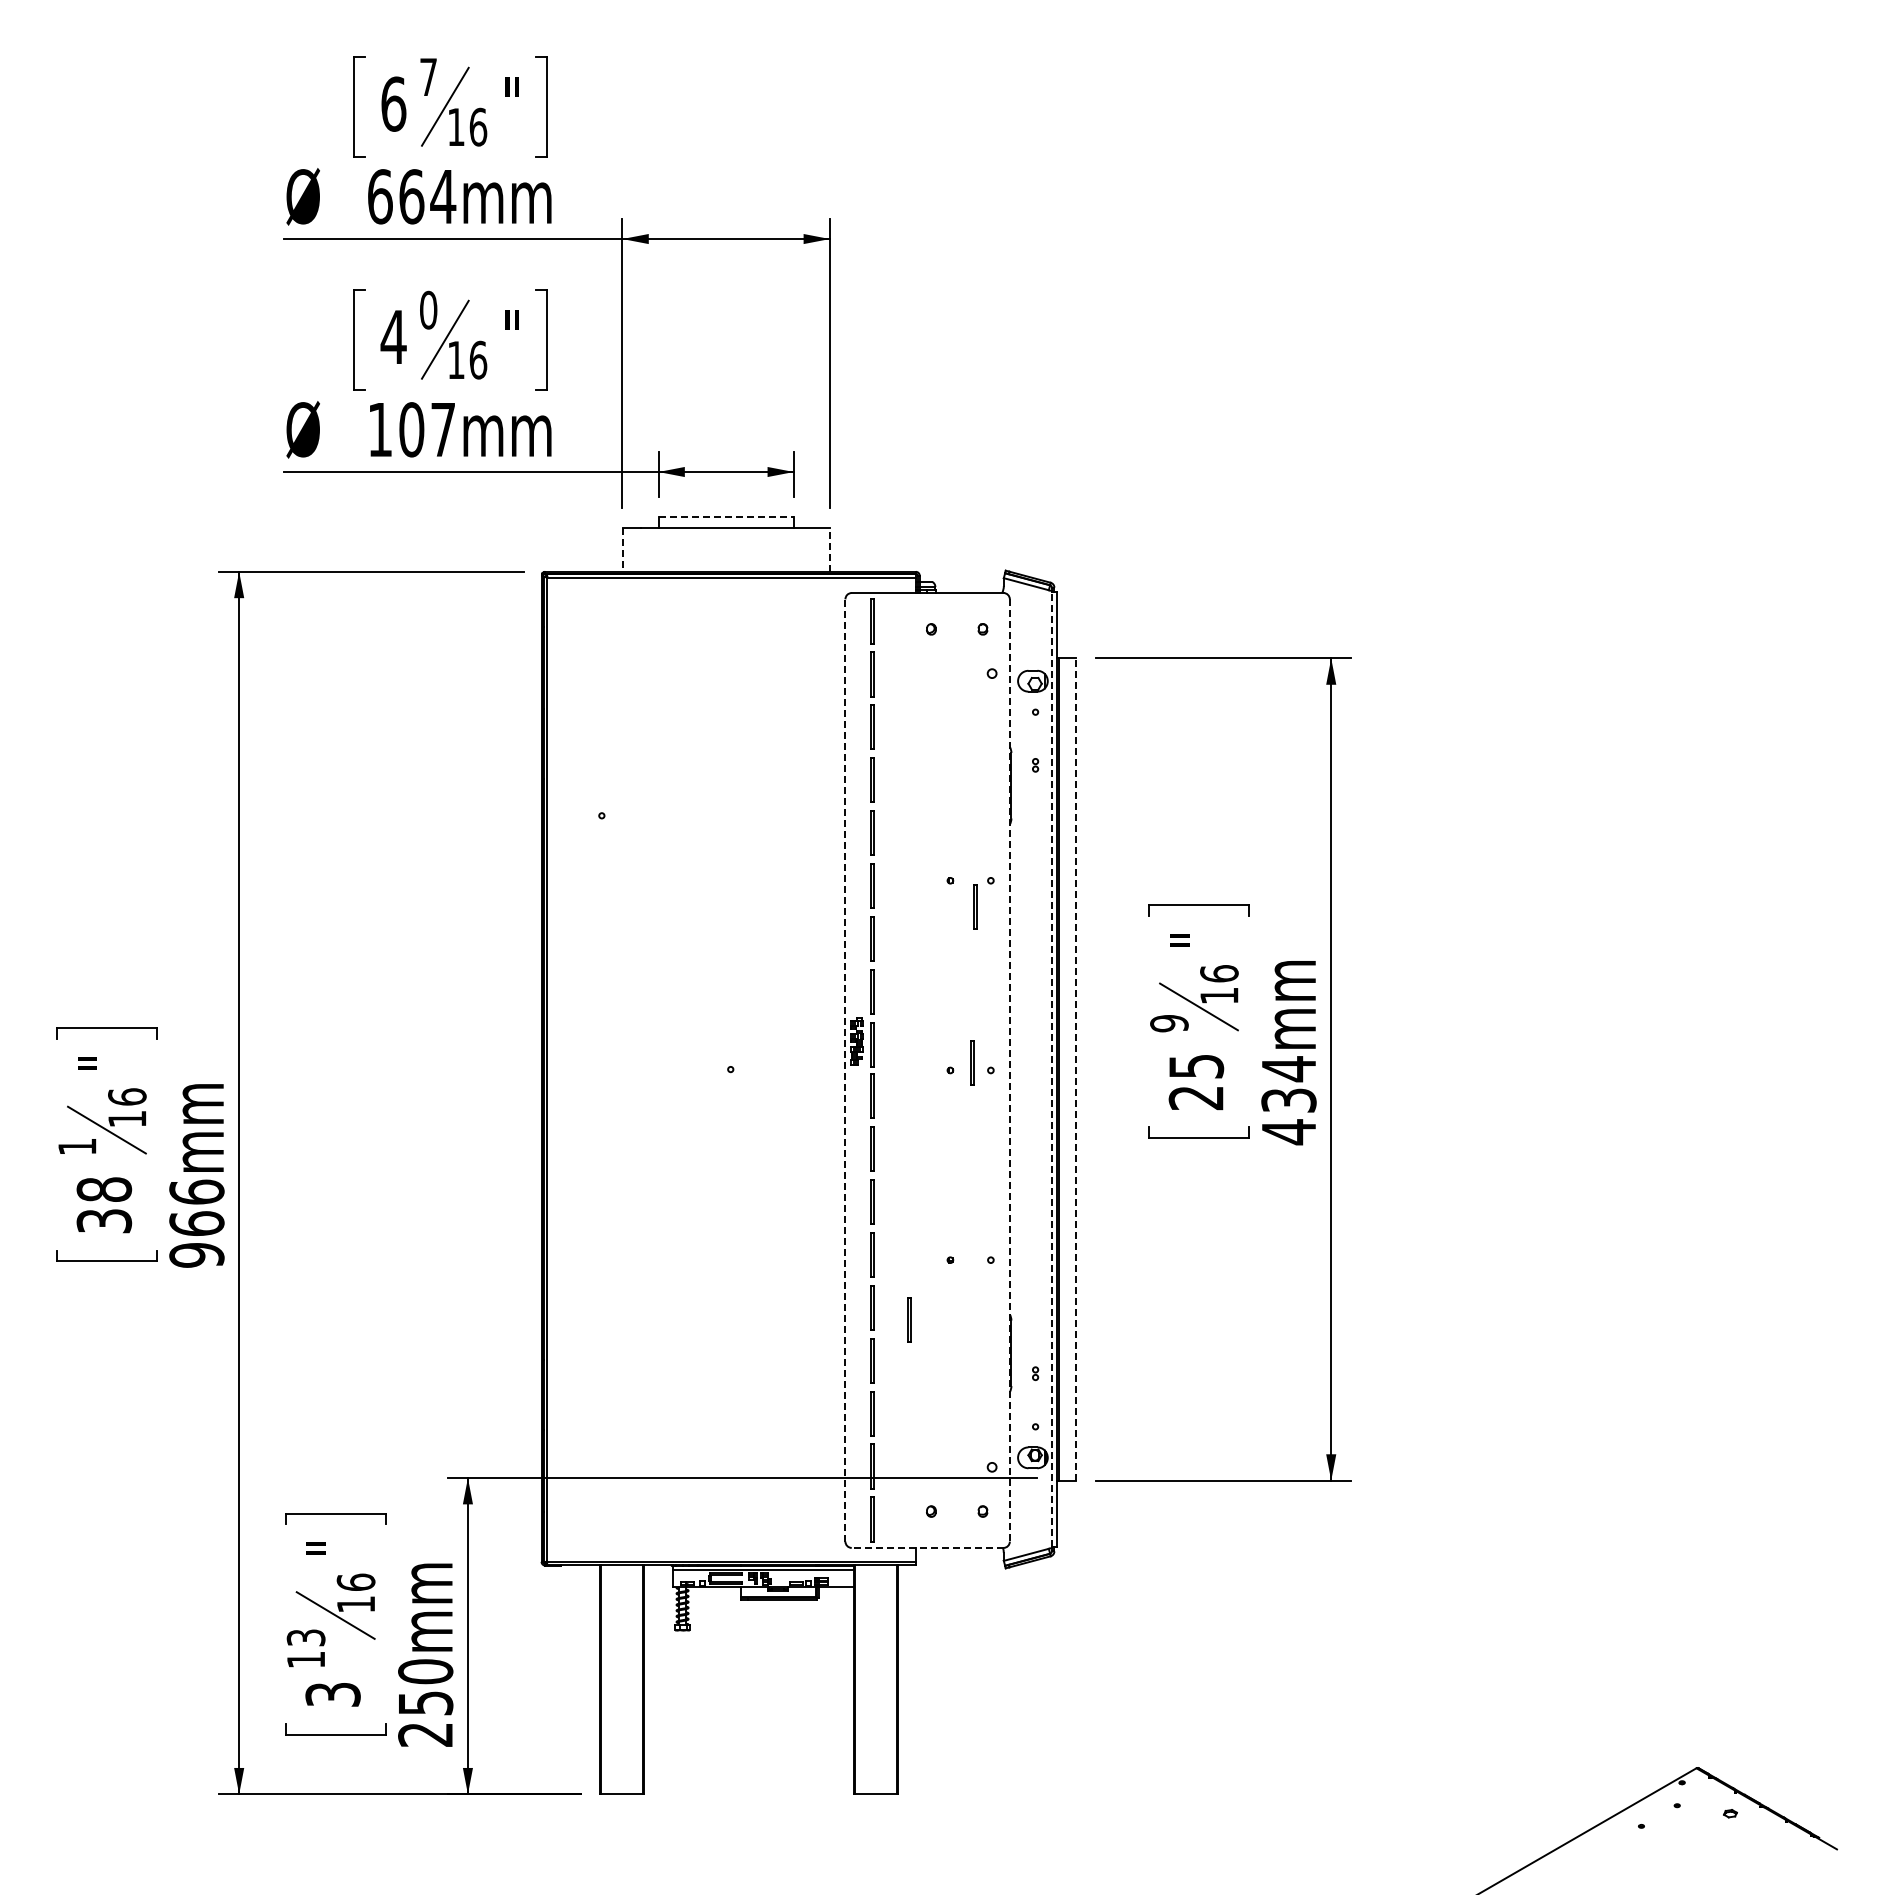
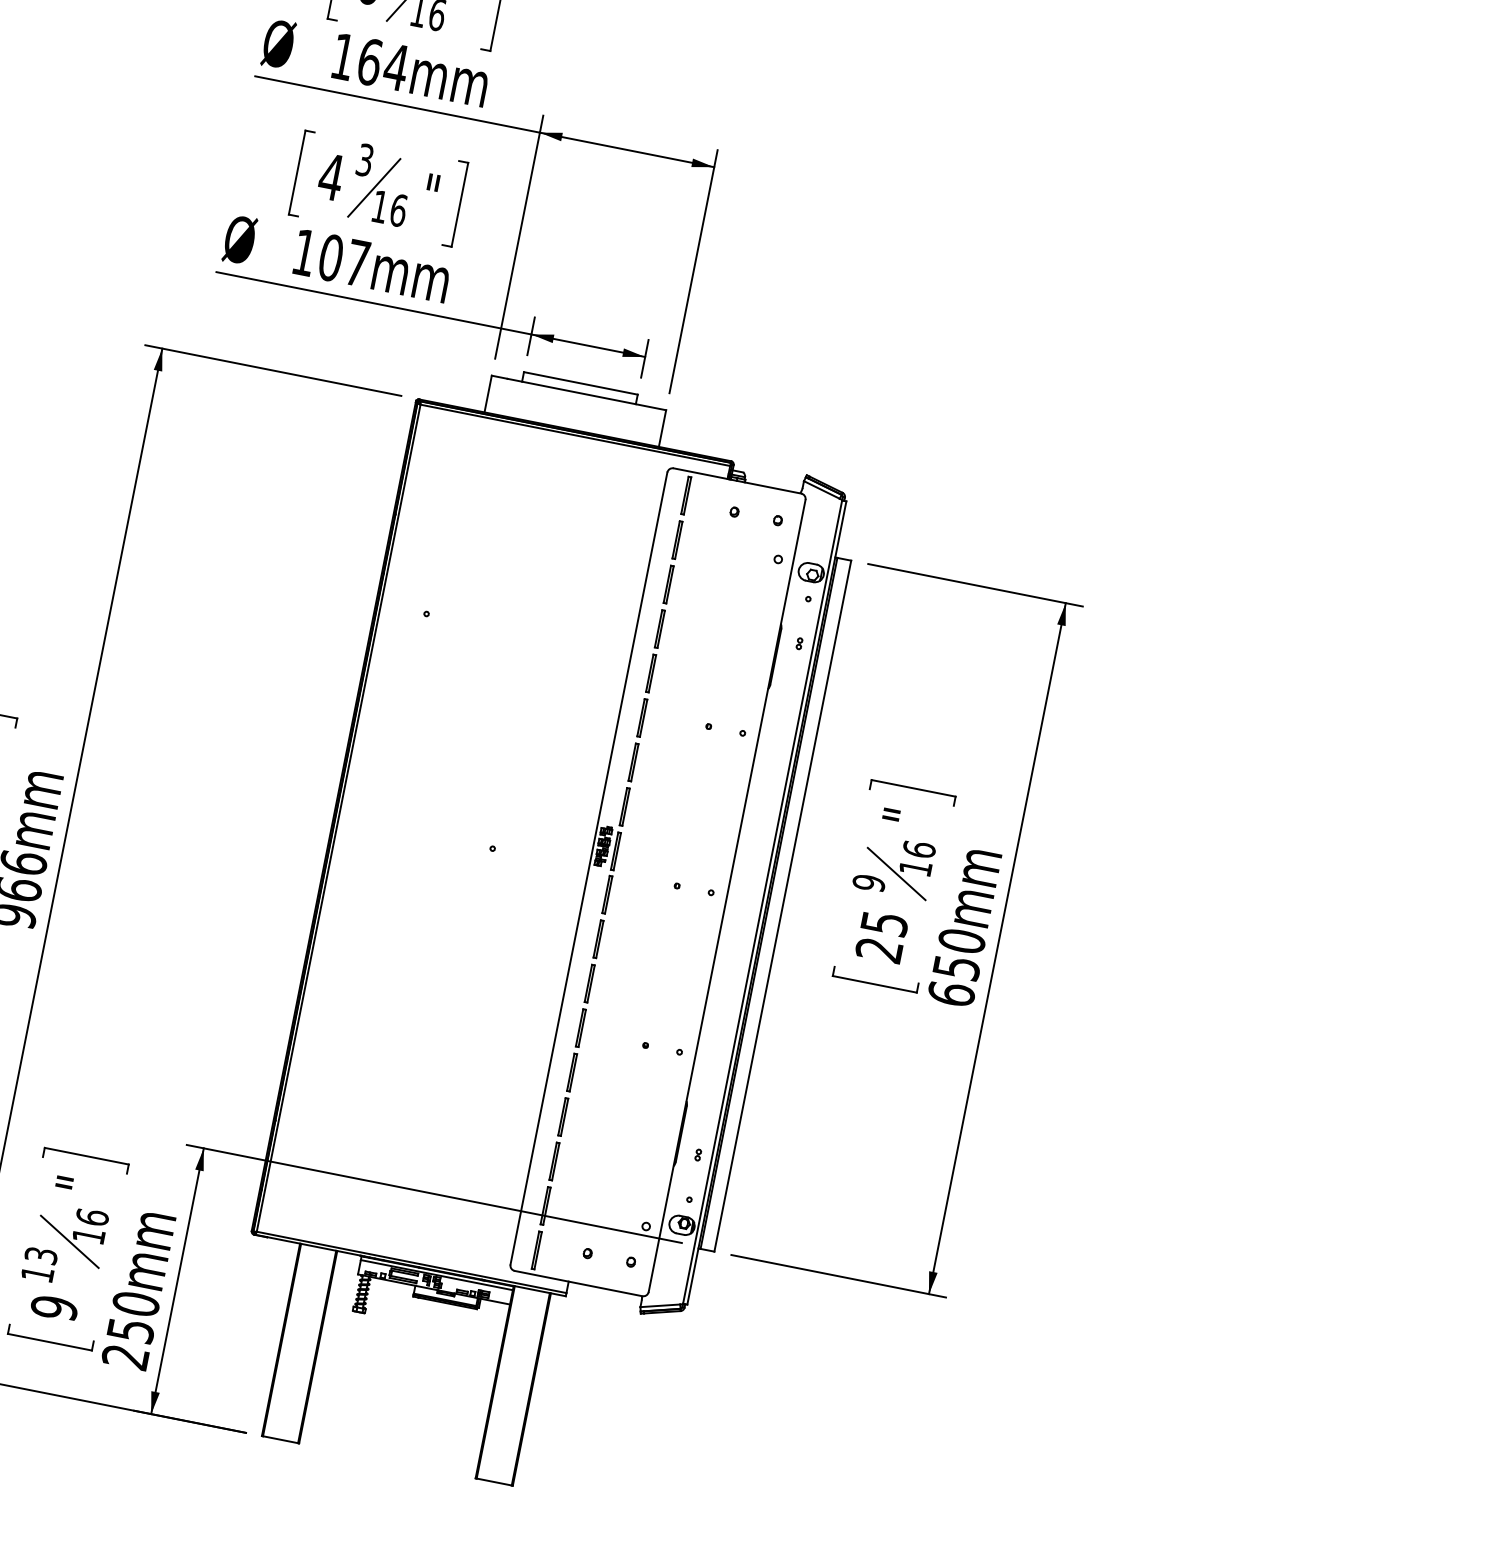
text: (380, 196) -> (343, 56), 664mm -> 164mm
text: (428, 309) -> (365, 159), 0 -> 3
line: (726, 516) -> (581, 383), dashed -> solid
line: (622, 550) -> (488, 394), dashed -> solid
line: (829, 550) -> (662, 428), dashed -> solid
line: (974, 906) -> (724, 752), removed
line: (971, 1062) -> (696, 882), removed
line: (845, 1069) -> (589, 867), dashed -> solid
line: (1051, 1069) -> (762, 902), dashed -> solid
line: (1075, 1069) -> (782, 906), dashed -> solid
line: (1009, 1070) -> (726, 895), dashed -> solid
text: (1288, 1100) -> (956, 967), 434mm -> 650mm
line: (908, 1319) -> (600, 1088), removed
line: (927, 1547) -> (578, 1283), dashed -> solid
text: (332, 1694) -> (53, 1307), 3 -> 9

